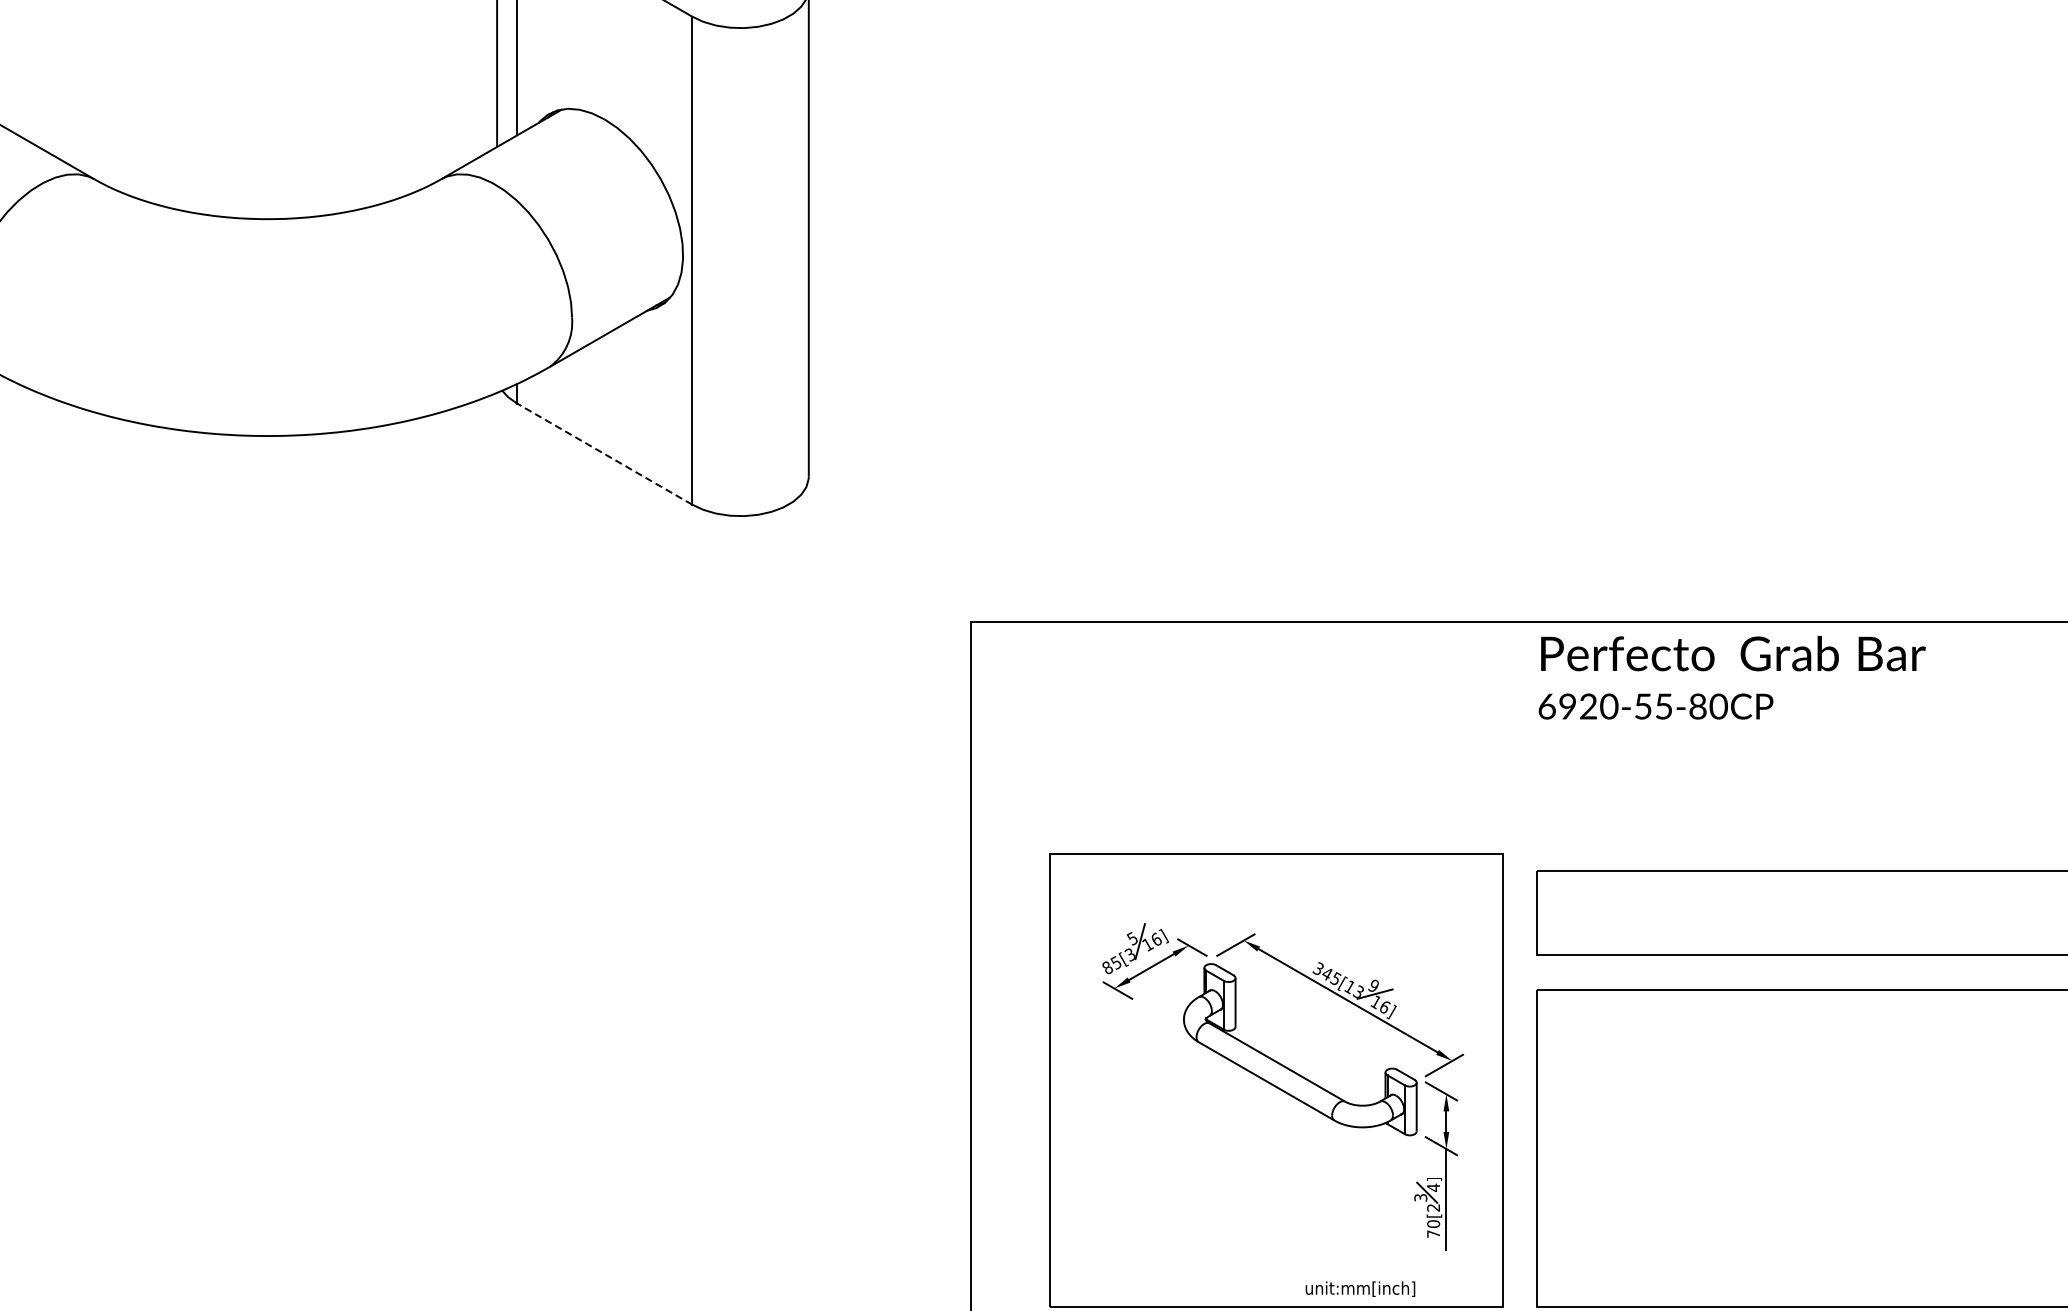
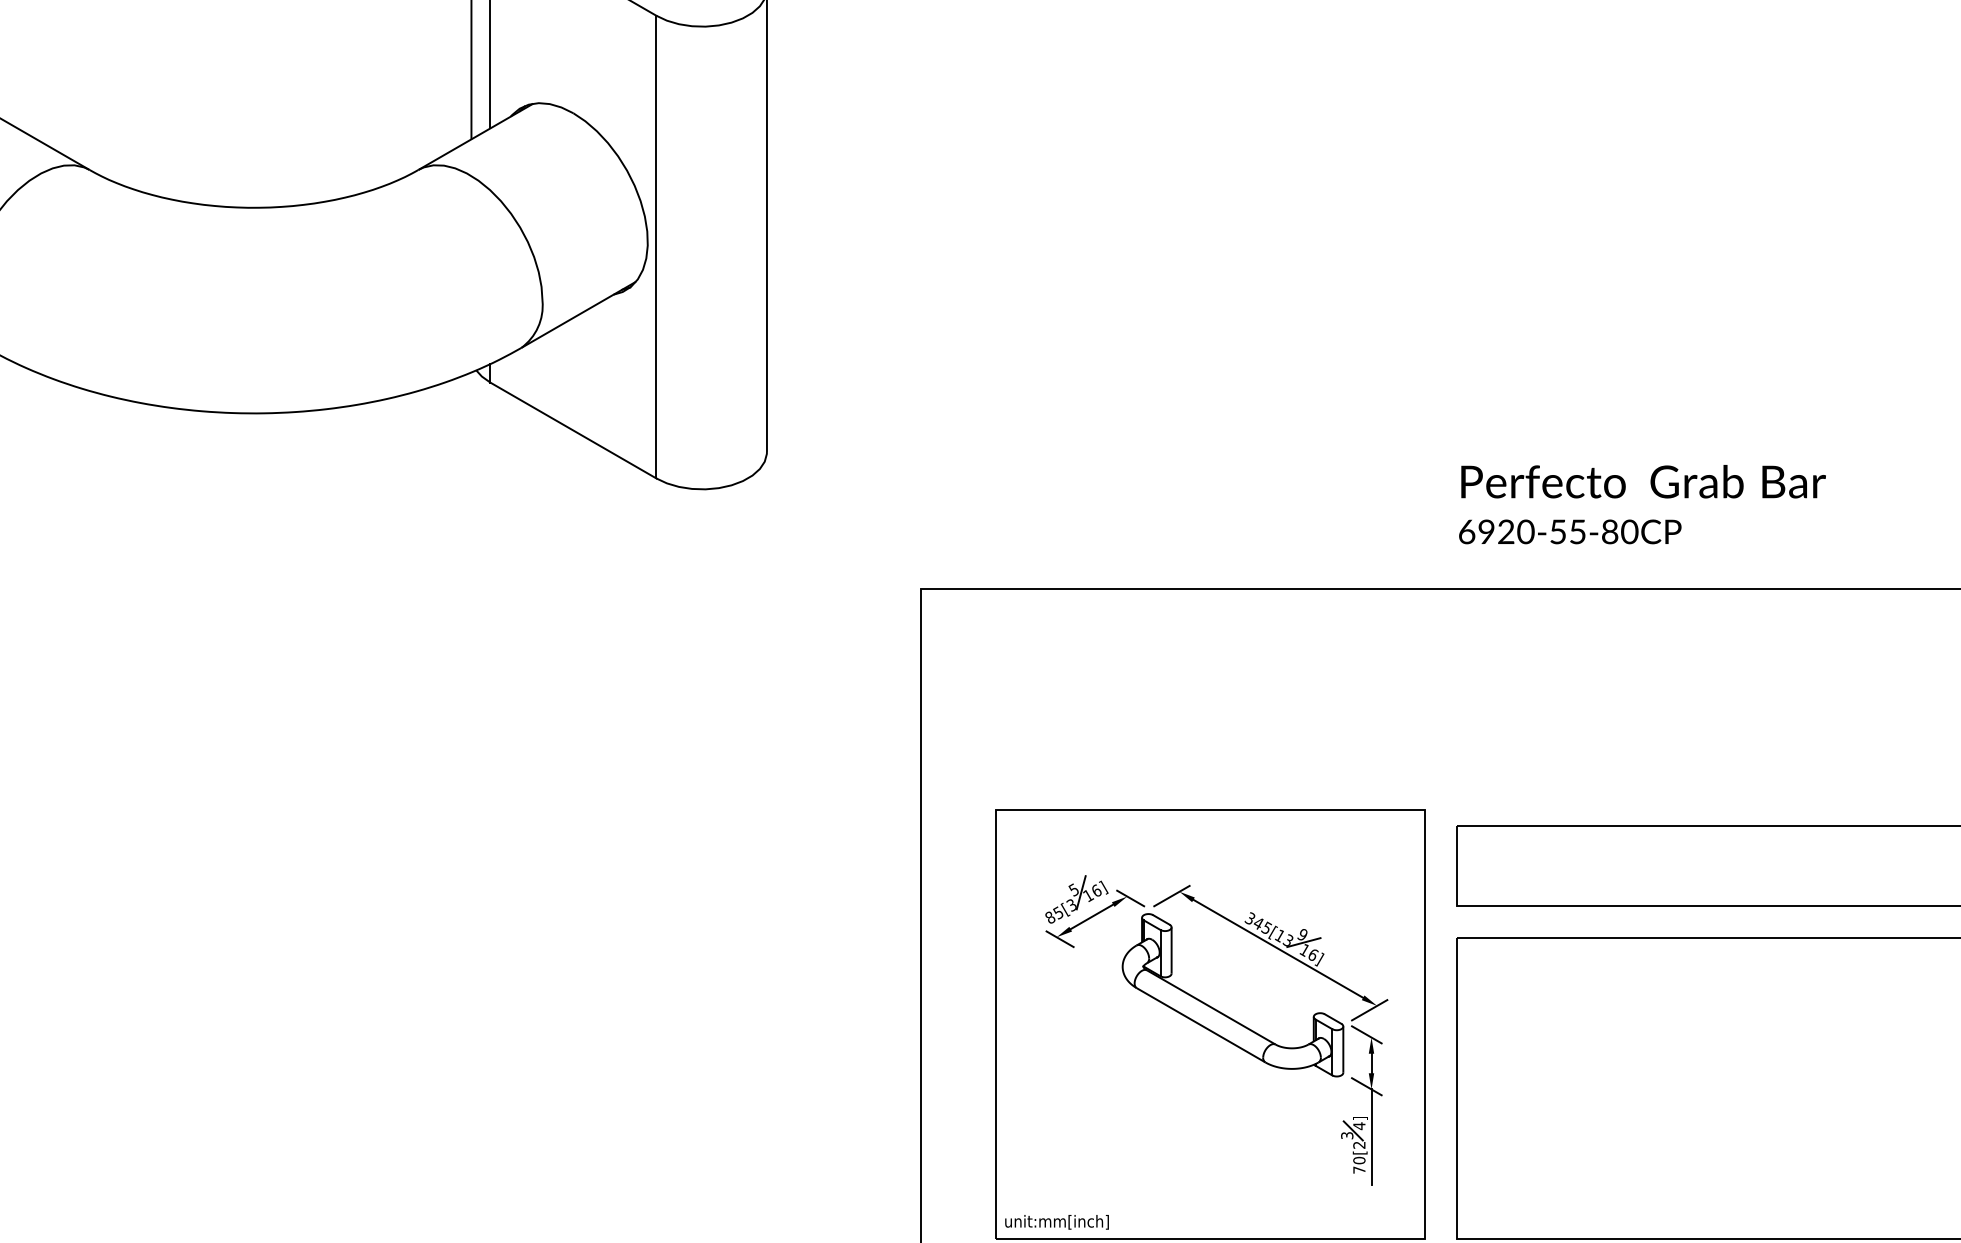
line: (604, 454) -> (573, 430), dashed -> solid
text: (1732, 677) -> (1642, 504), moved
text: (1359, 1289) -> (1056, 1222), moved

